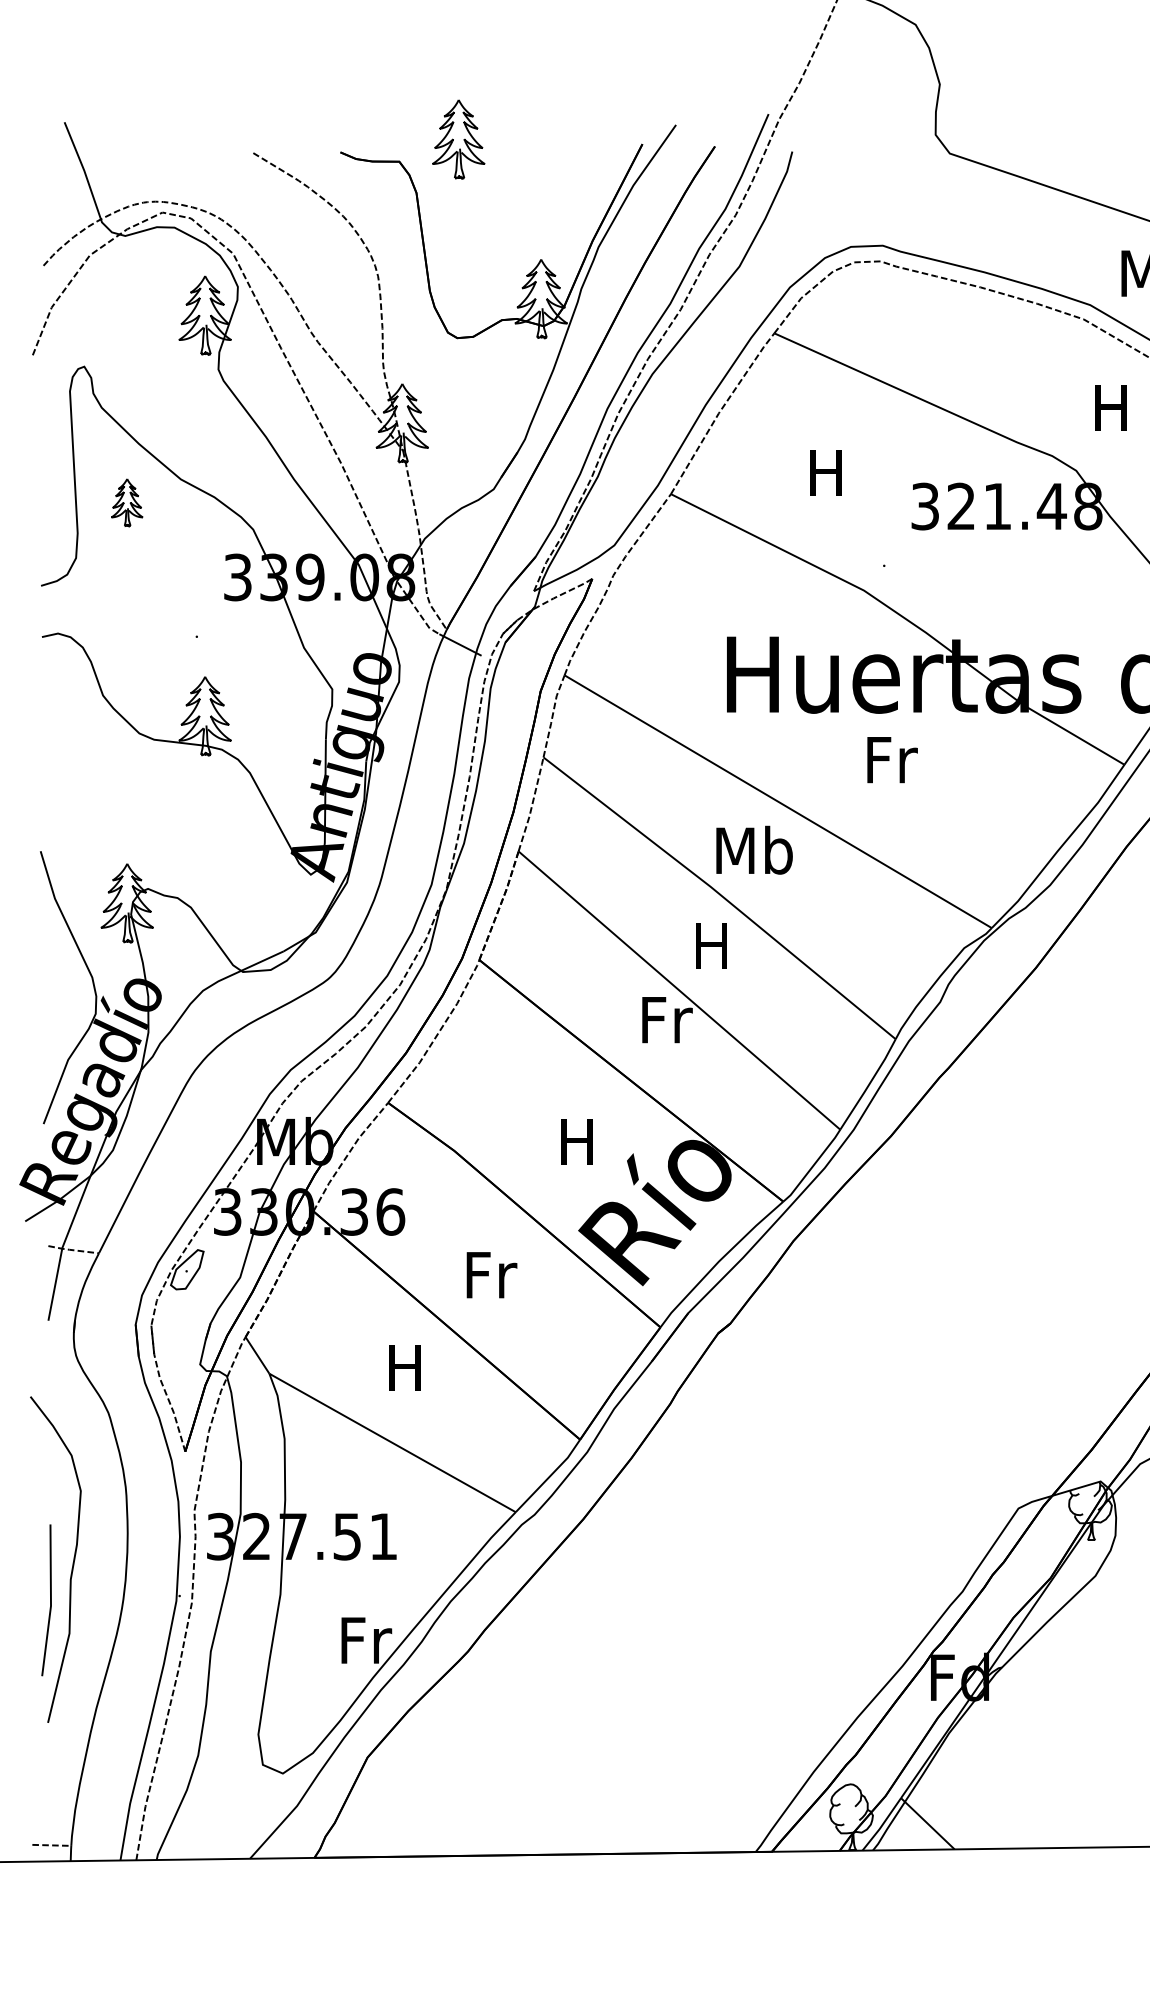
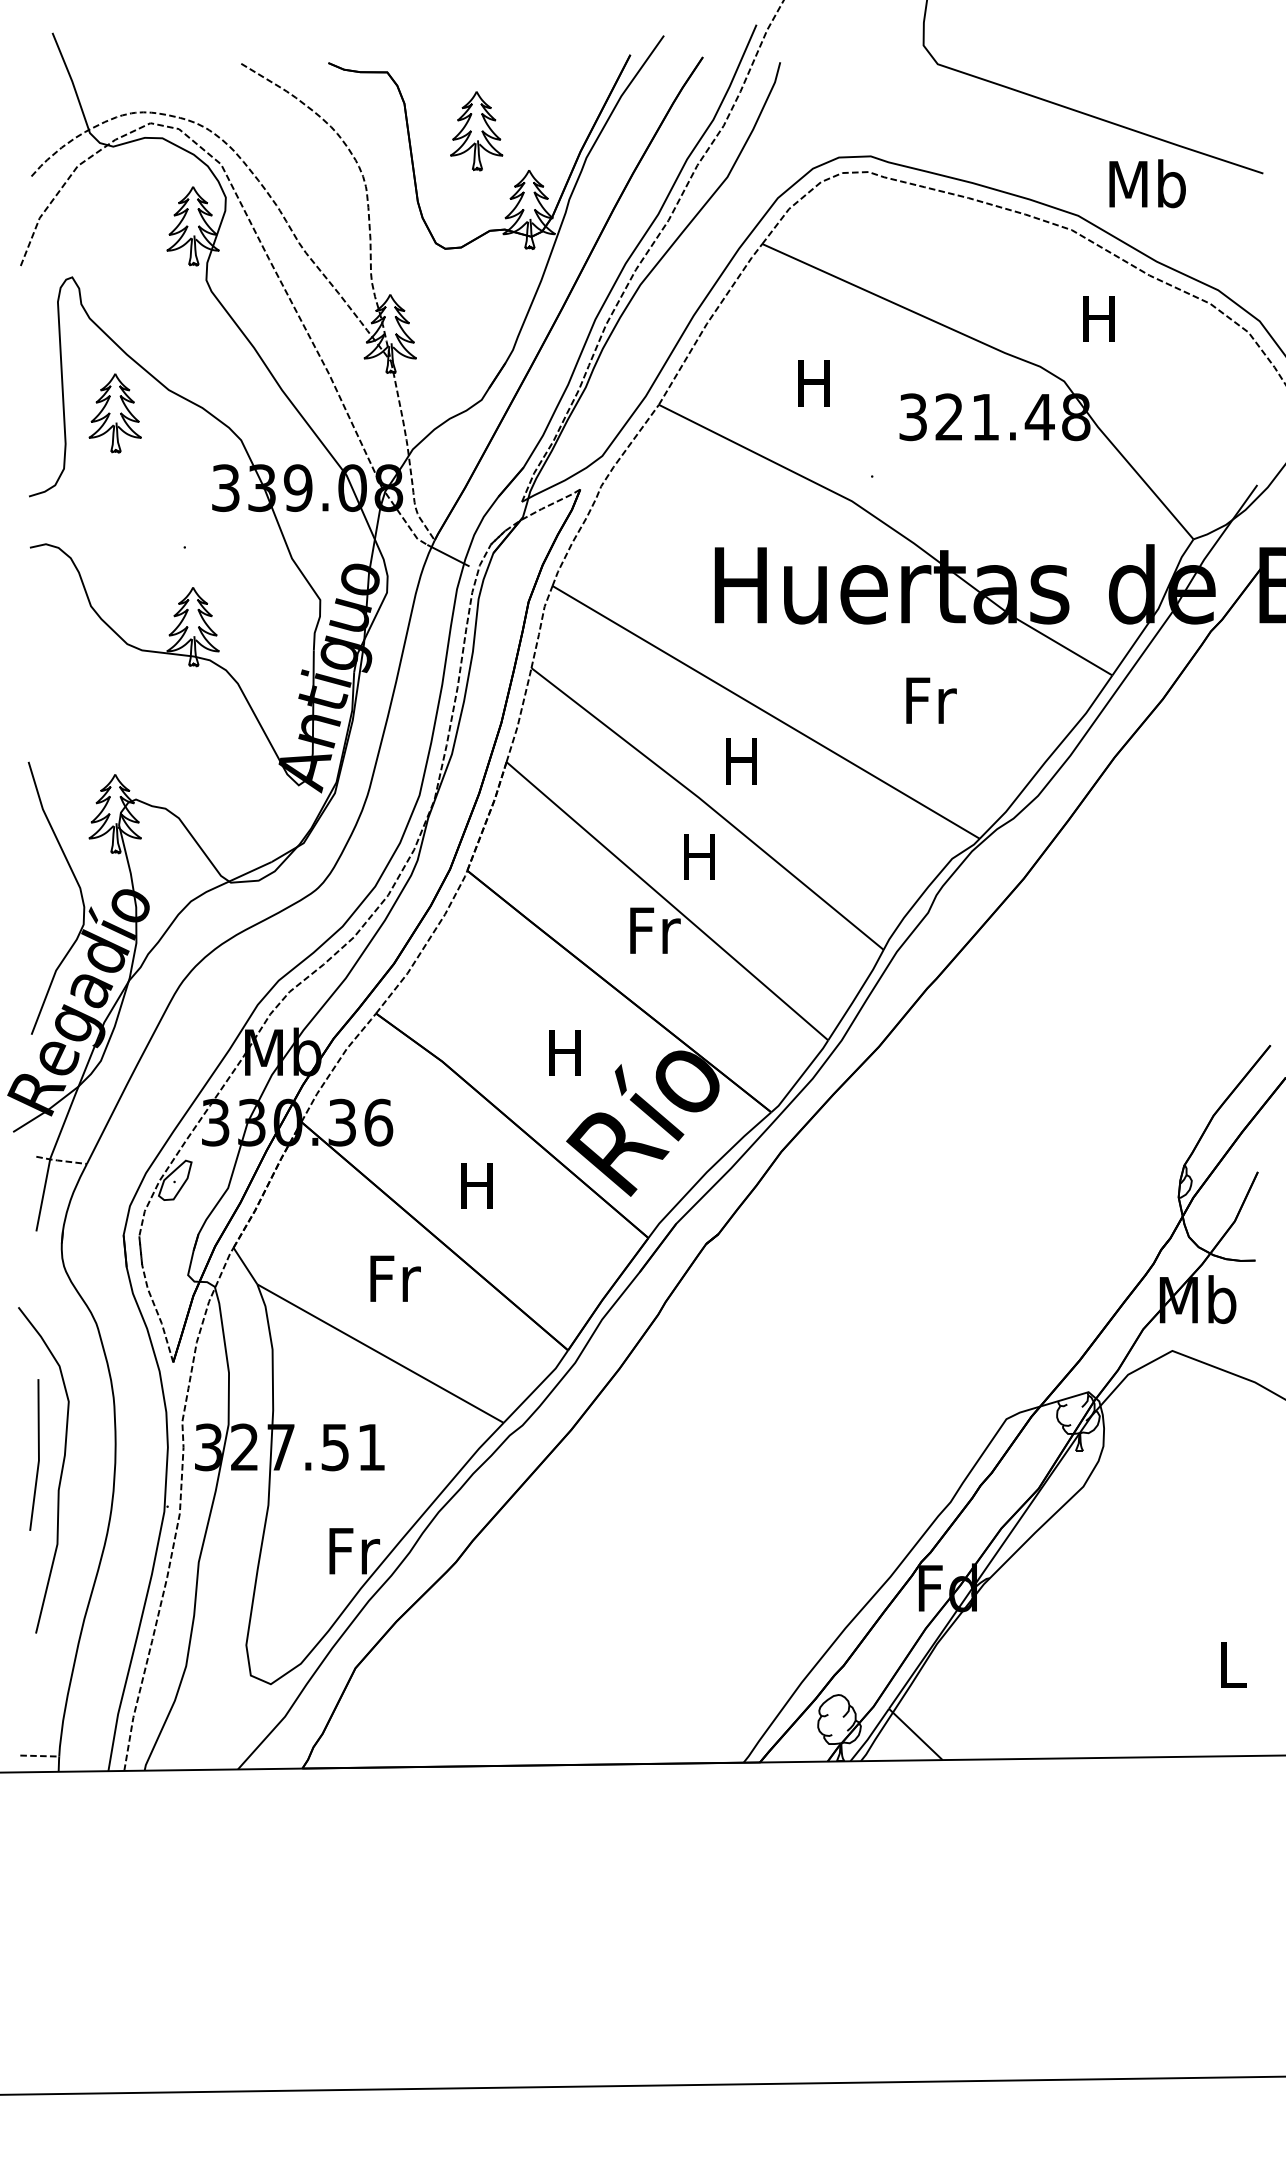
part: (458, 139) -> (476, 131), moved
part: (126, 502) -> (114, 413), size x1.67
text: (892, 759) -> (931, 700), moved
text: (754, 849) -> (742, 760), Mb -> H
text: (491, 1274) -> (479, 1185), Fr -> H
text: (407, 1367) -> (395, 1278), H -> Fr
line: (50, 1599) -> (38, 1454), moved

